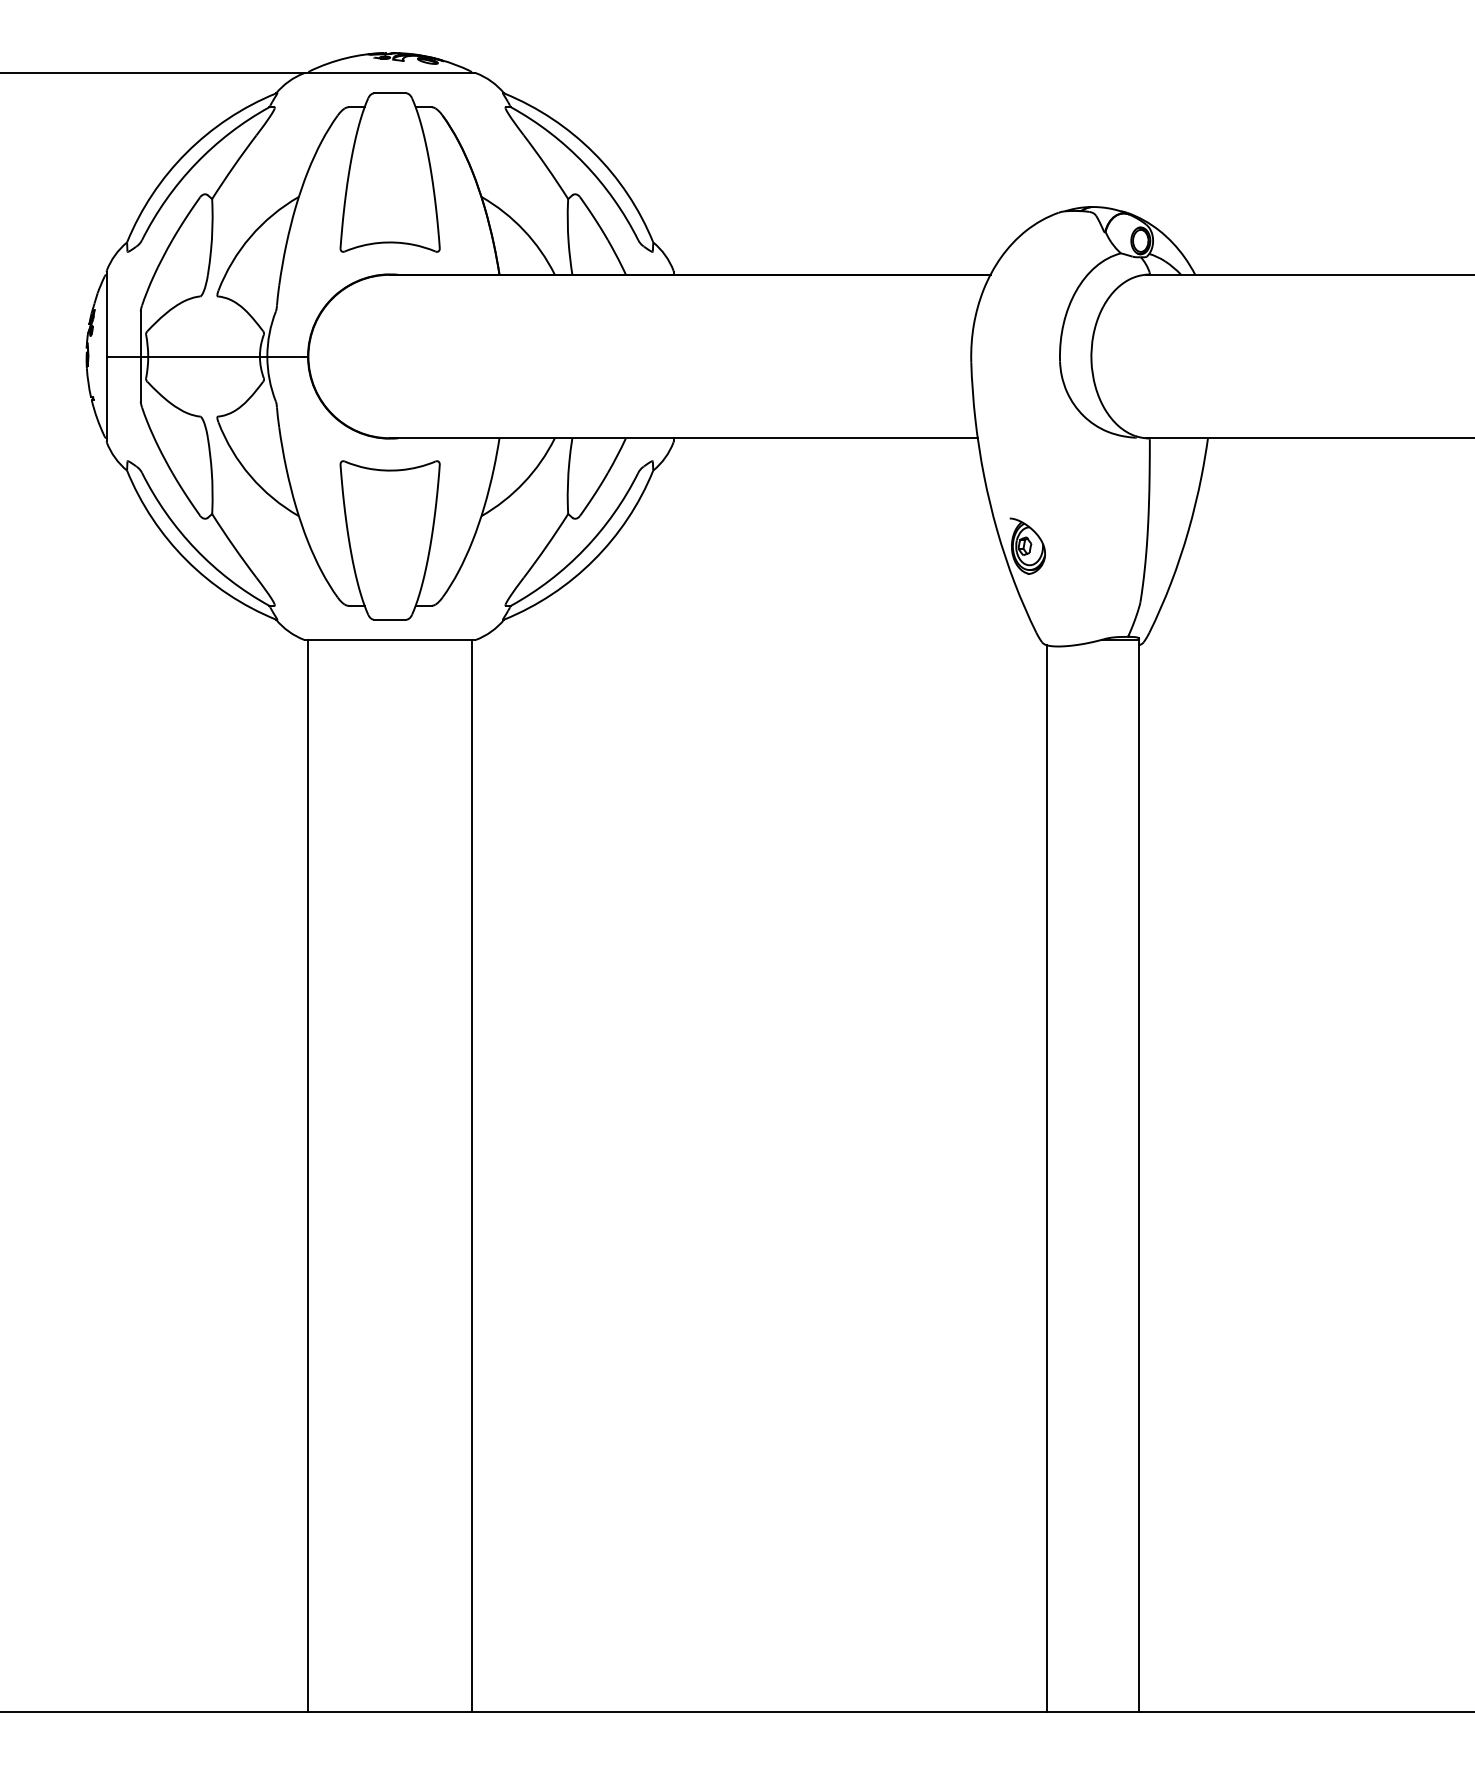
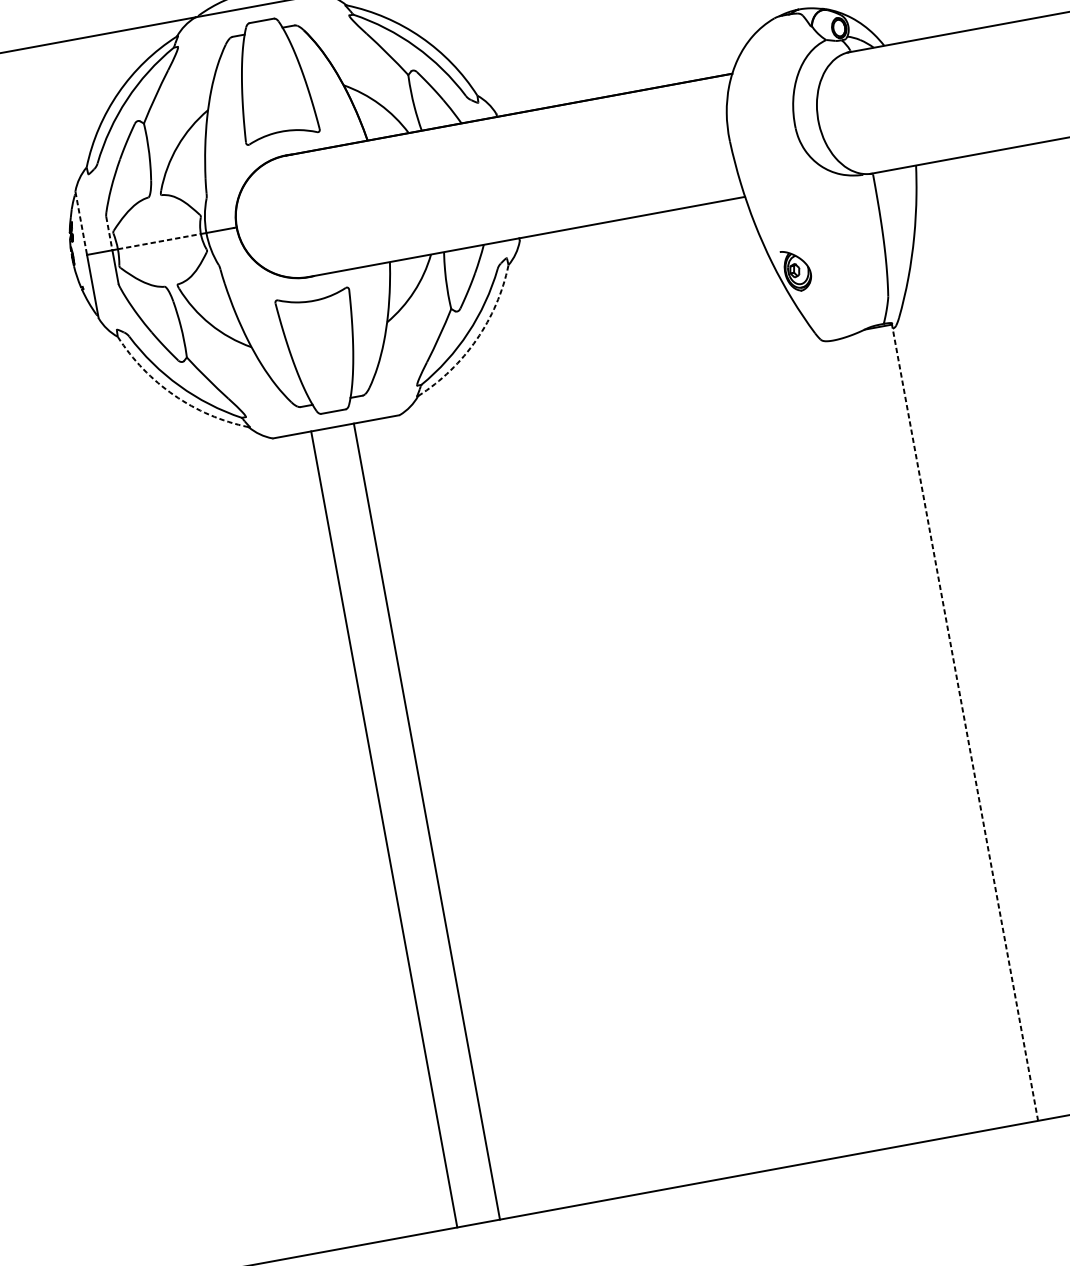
line: (106, 314) -> (81, 223), solid -> dashed
line: (140, 333) -> (109, 233), solid -> dashed
line: (204, 356) -> (159, 241), solid -> dashed
arc: (186, 560) -> (174, 395), solid -> dashed
arc: (593, 560) -> (476, 340), solid -> dashed
line: (1138, 1175) -> (964, 722), solid -> dashed
line: (308, 1176) -> (384, 829), moved
line: (471, 1176) -> (426, 821), moved
line: (1047, 1178) -> (897, 737), removed

